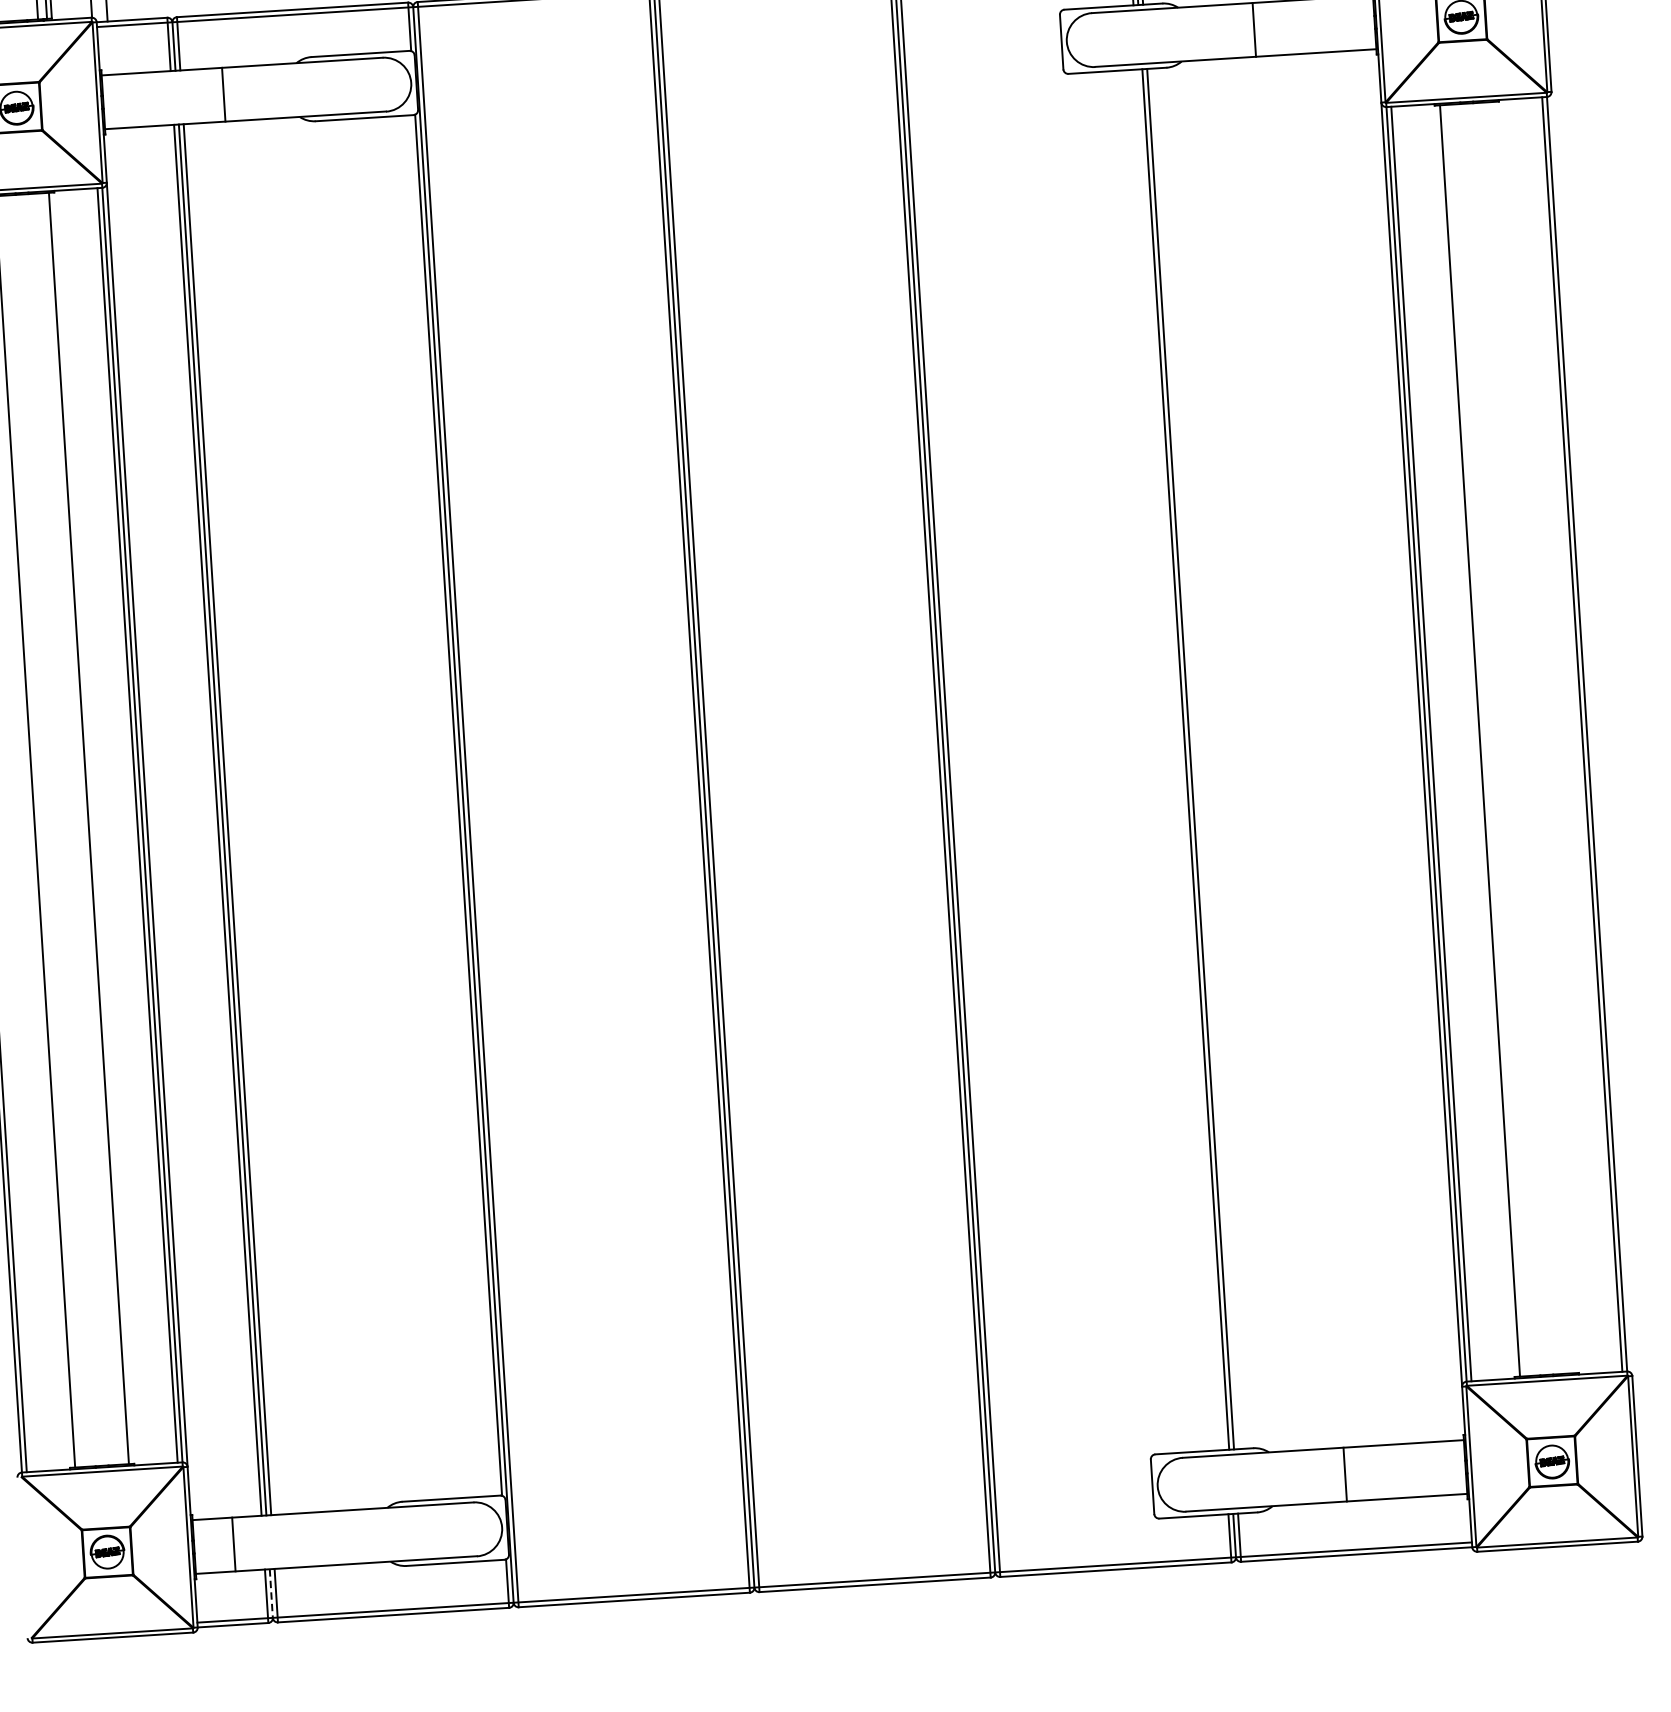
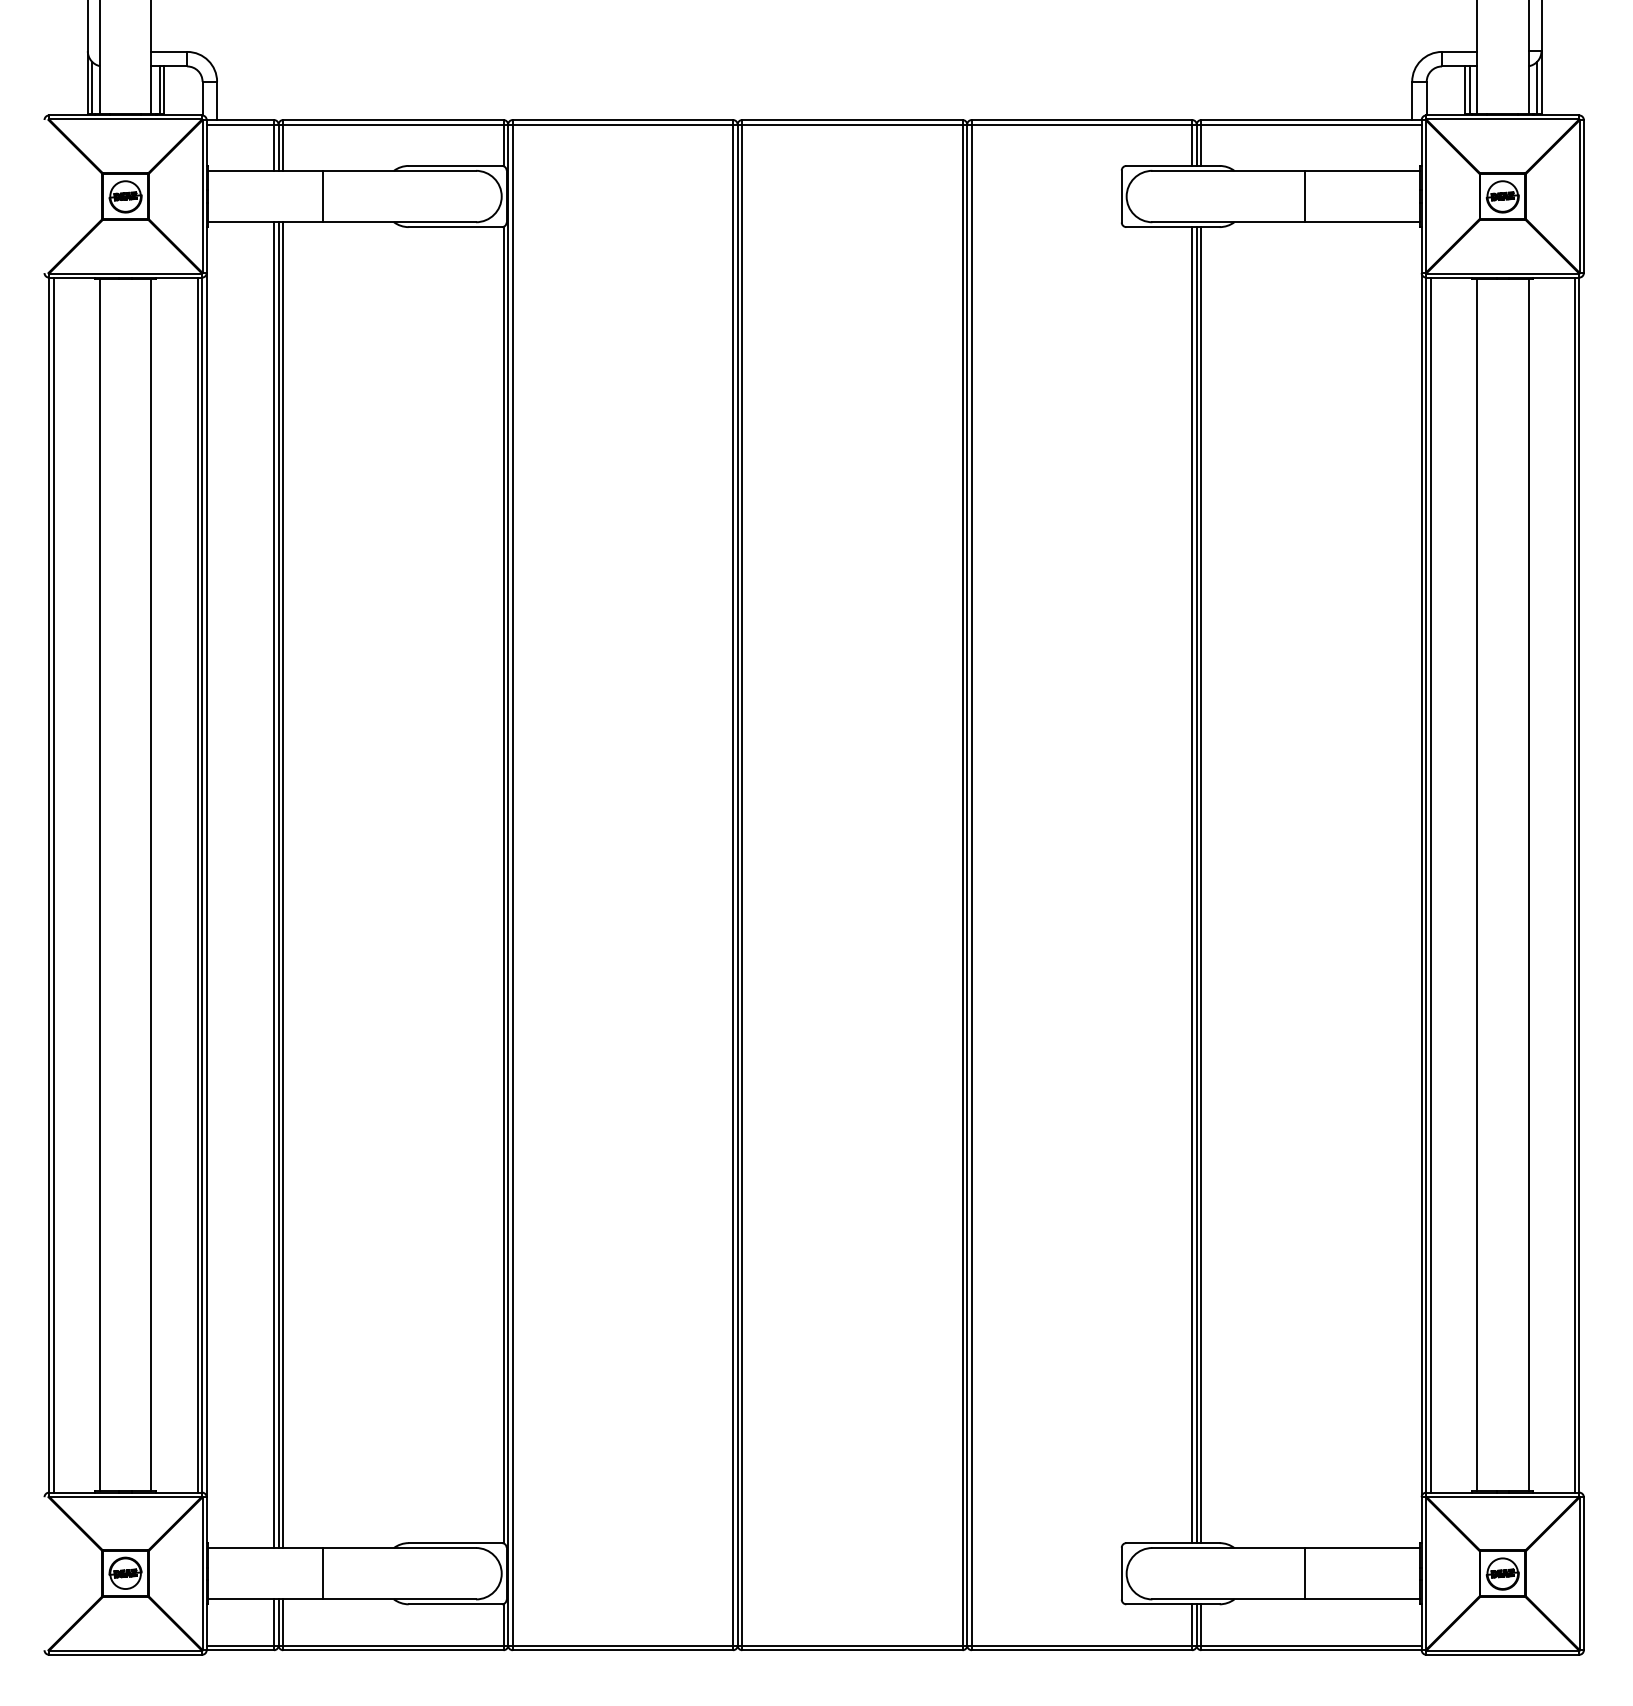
line: (1533, 737) -> (1528, 885), added
line: (1181, 760) -> (1192, 885), added
line: (234, 1544) -> (323, 1573), moved
line: (271, 1593) -> (278, 1622), dashed -> solid

